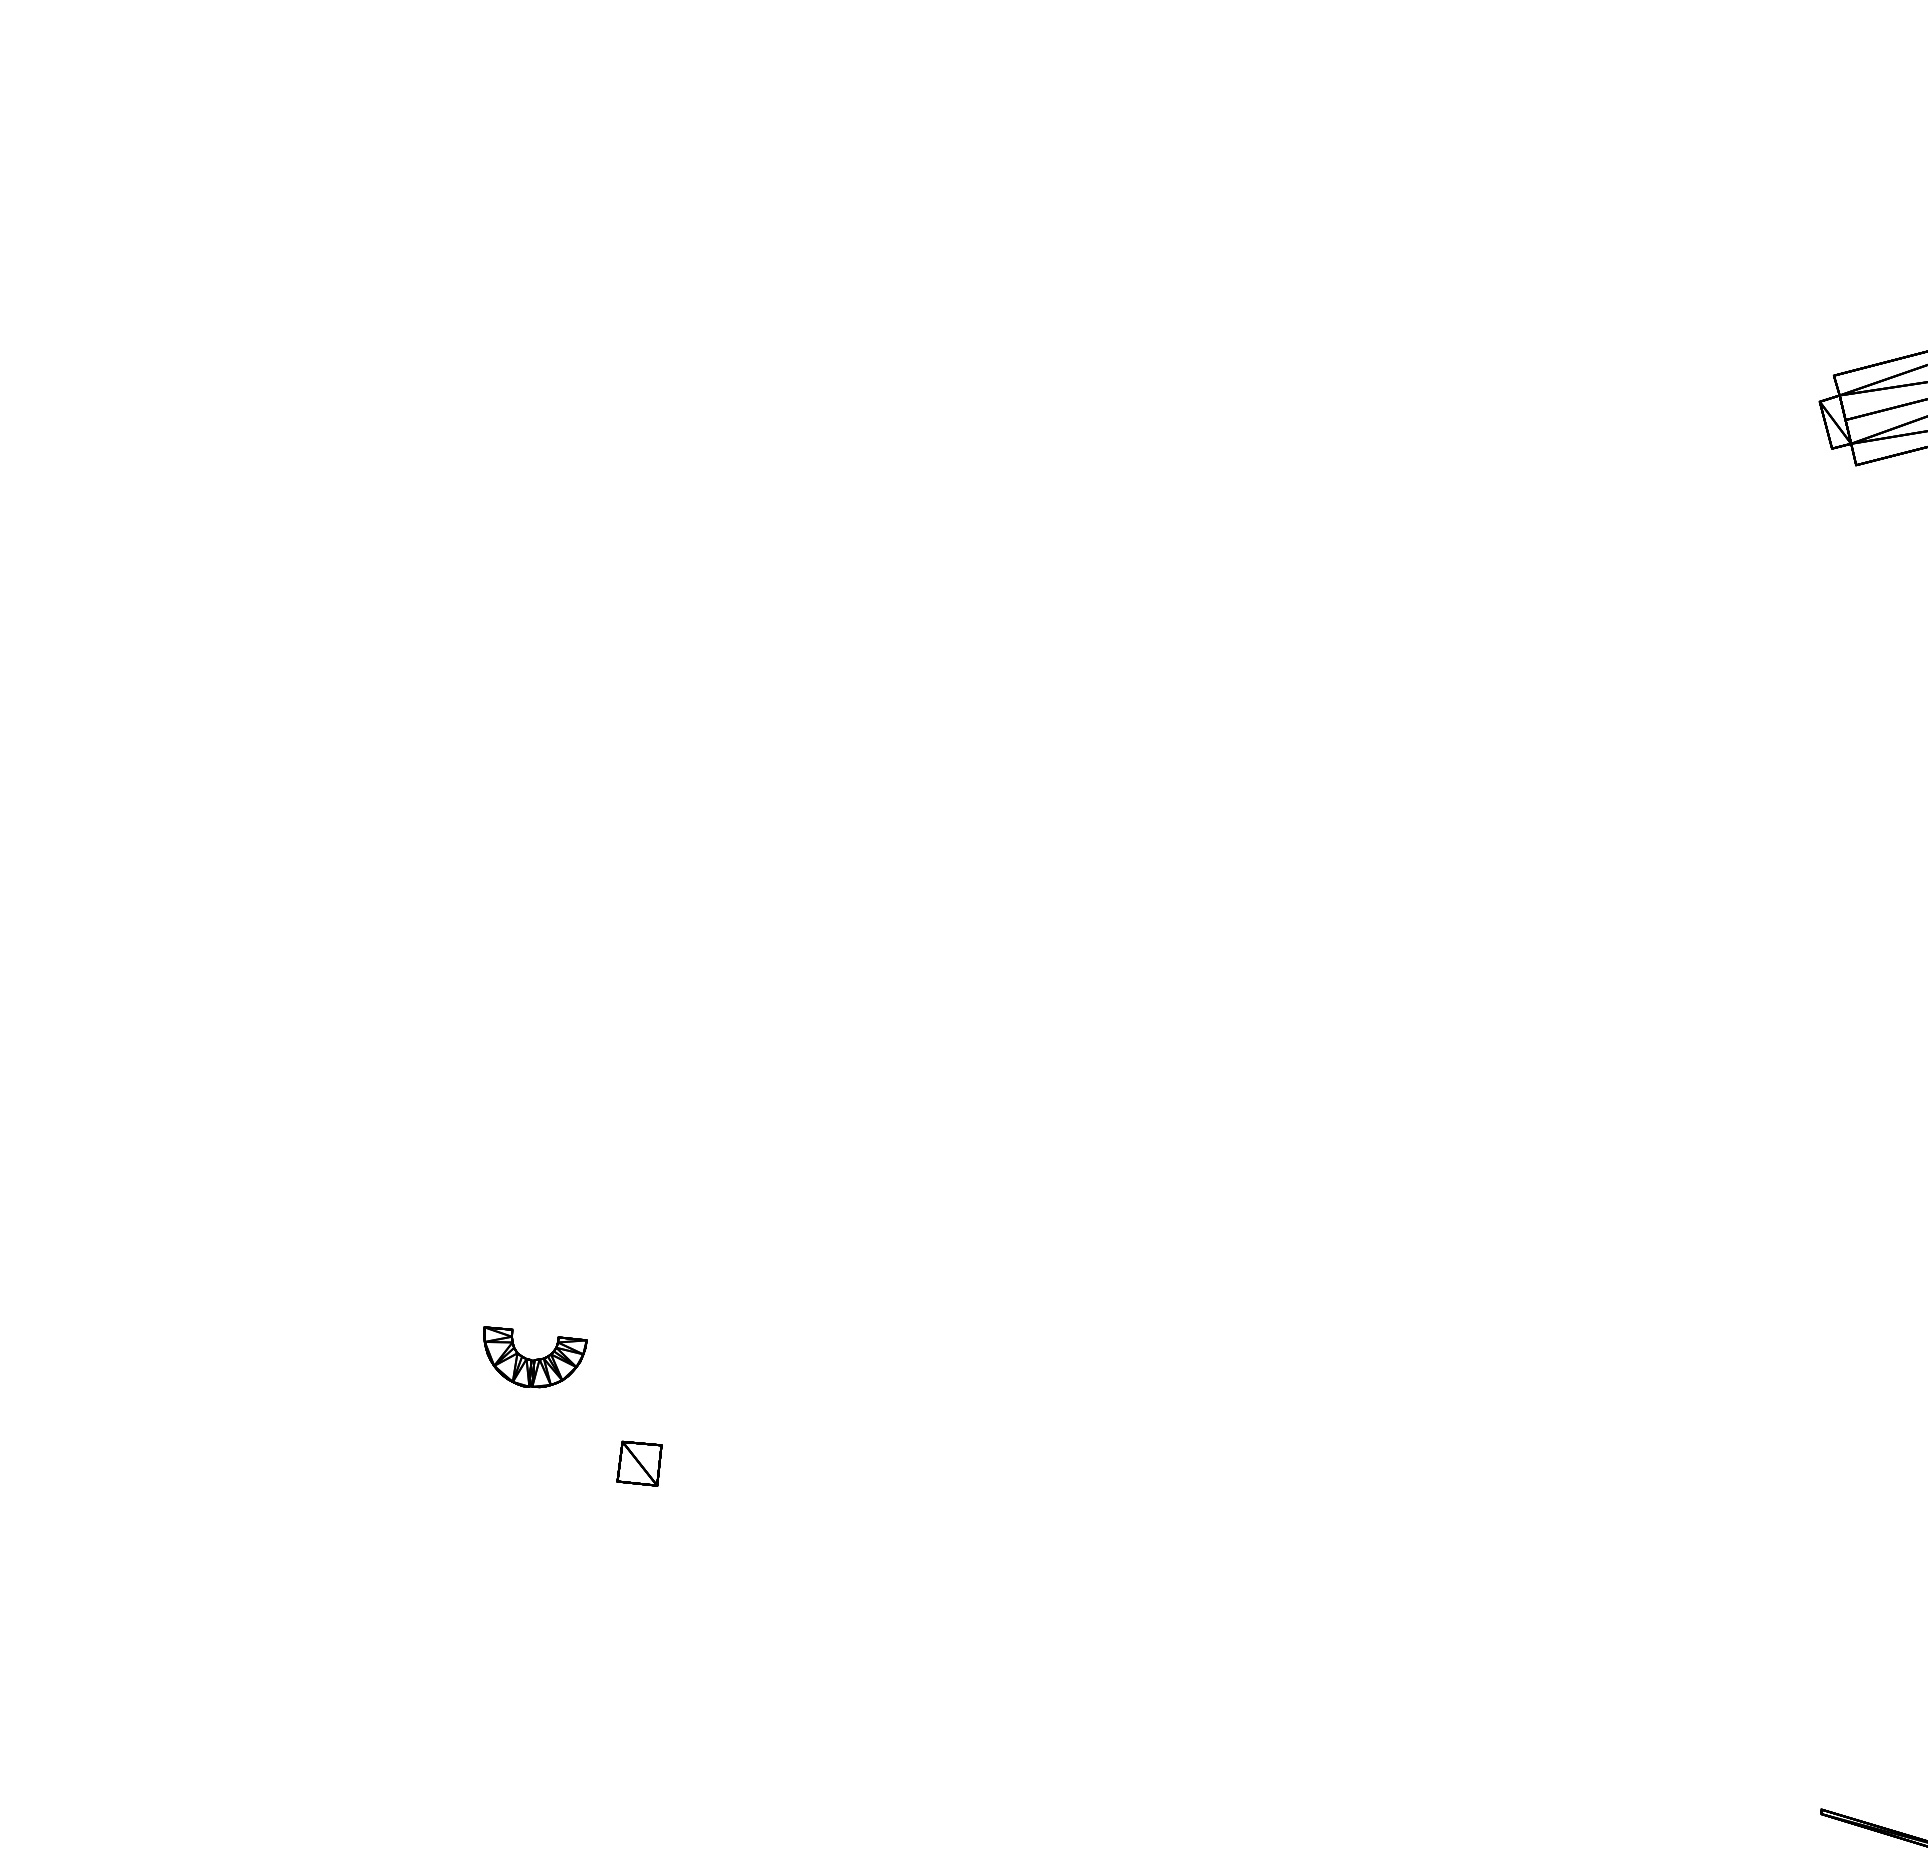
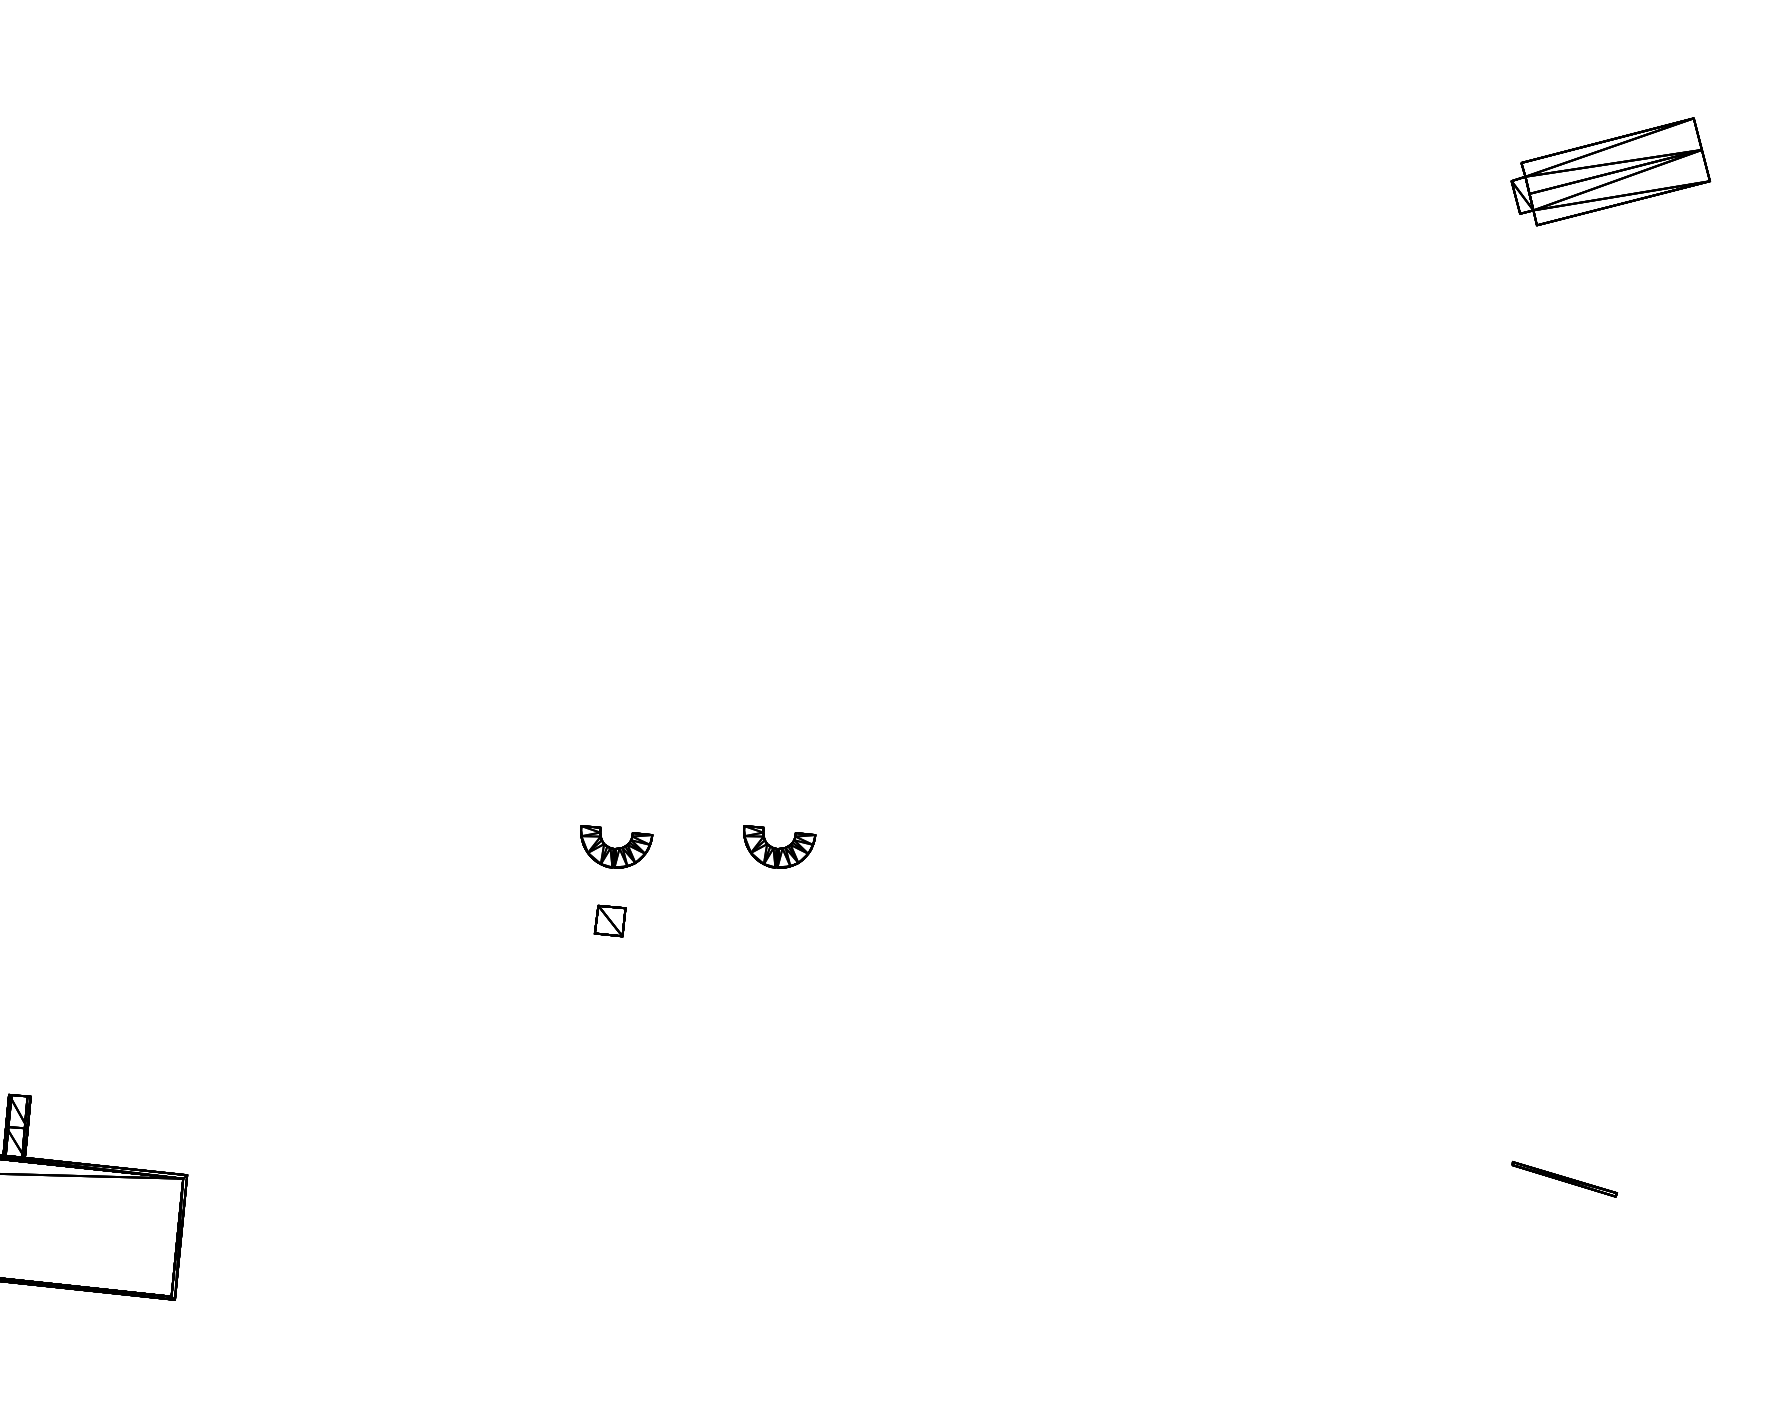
part: (769, 1356) -> (779, 846), added
part: (638, 1462) -> (609, 920), moved

